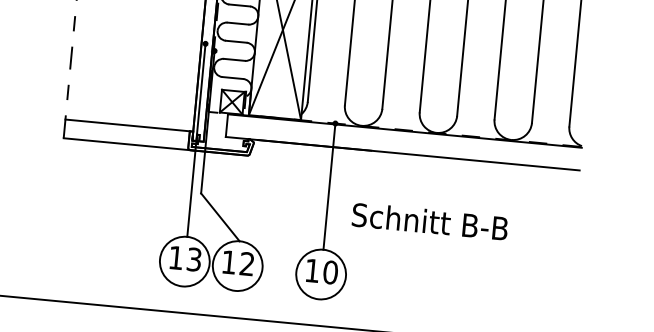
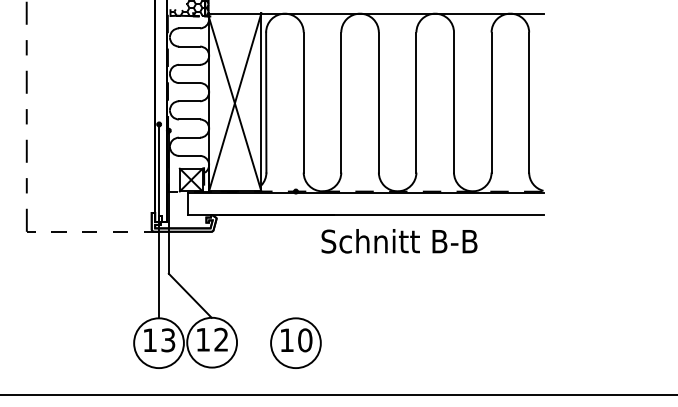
line: (126, 125) -> (88, 213), removed
line: (129, 144) -> (92, 231), solid -> dashed
line: (328, 187) -> (295, 255), removed
text: (430, 221) -> (399, 241), moved

